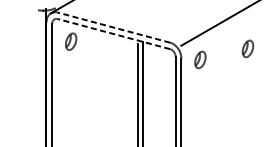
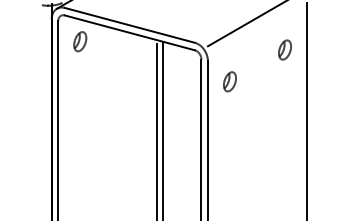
line: (113, 27) -> (129, 25), dashed -> solid
line: (113, 33) -> (129, 32), dashed -> solid
part: (200, 59) -> (229, 81), moved

